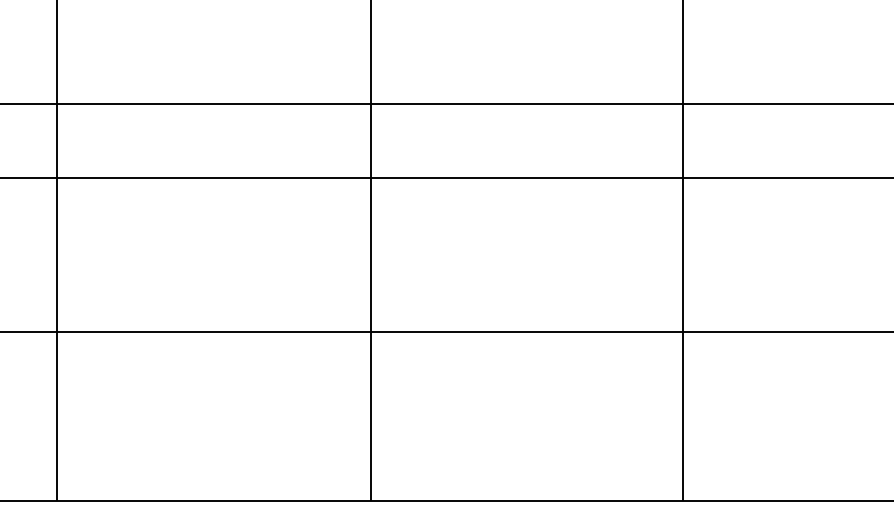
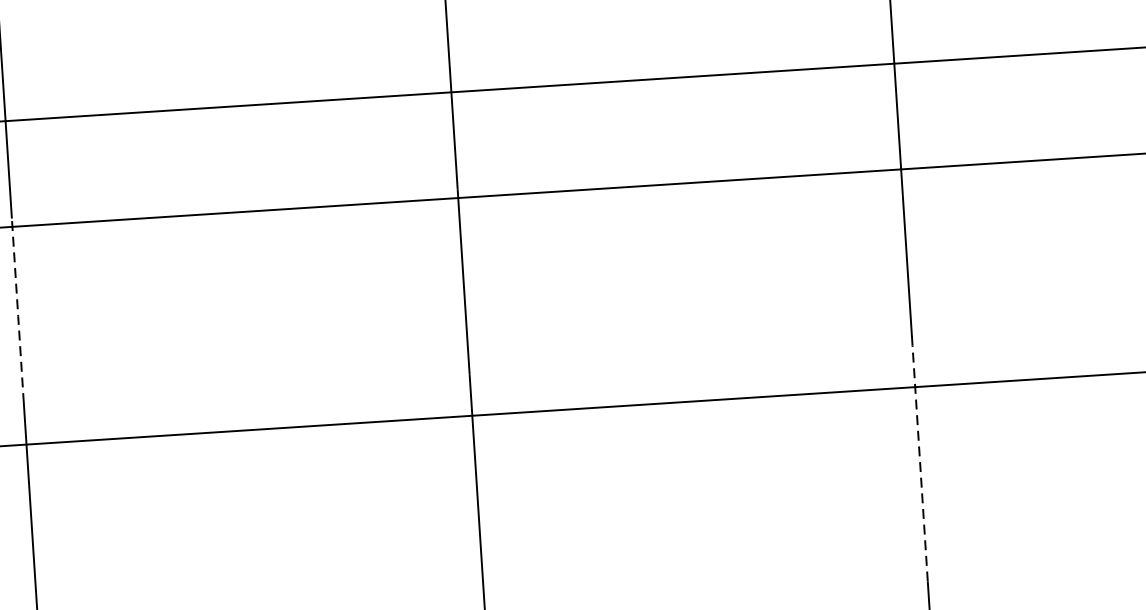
line: (57, 237) -> (18, 310), solid -> dashed
line: (682, 386) -> (920, 465), solid -> dashed

